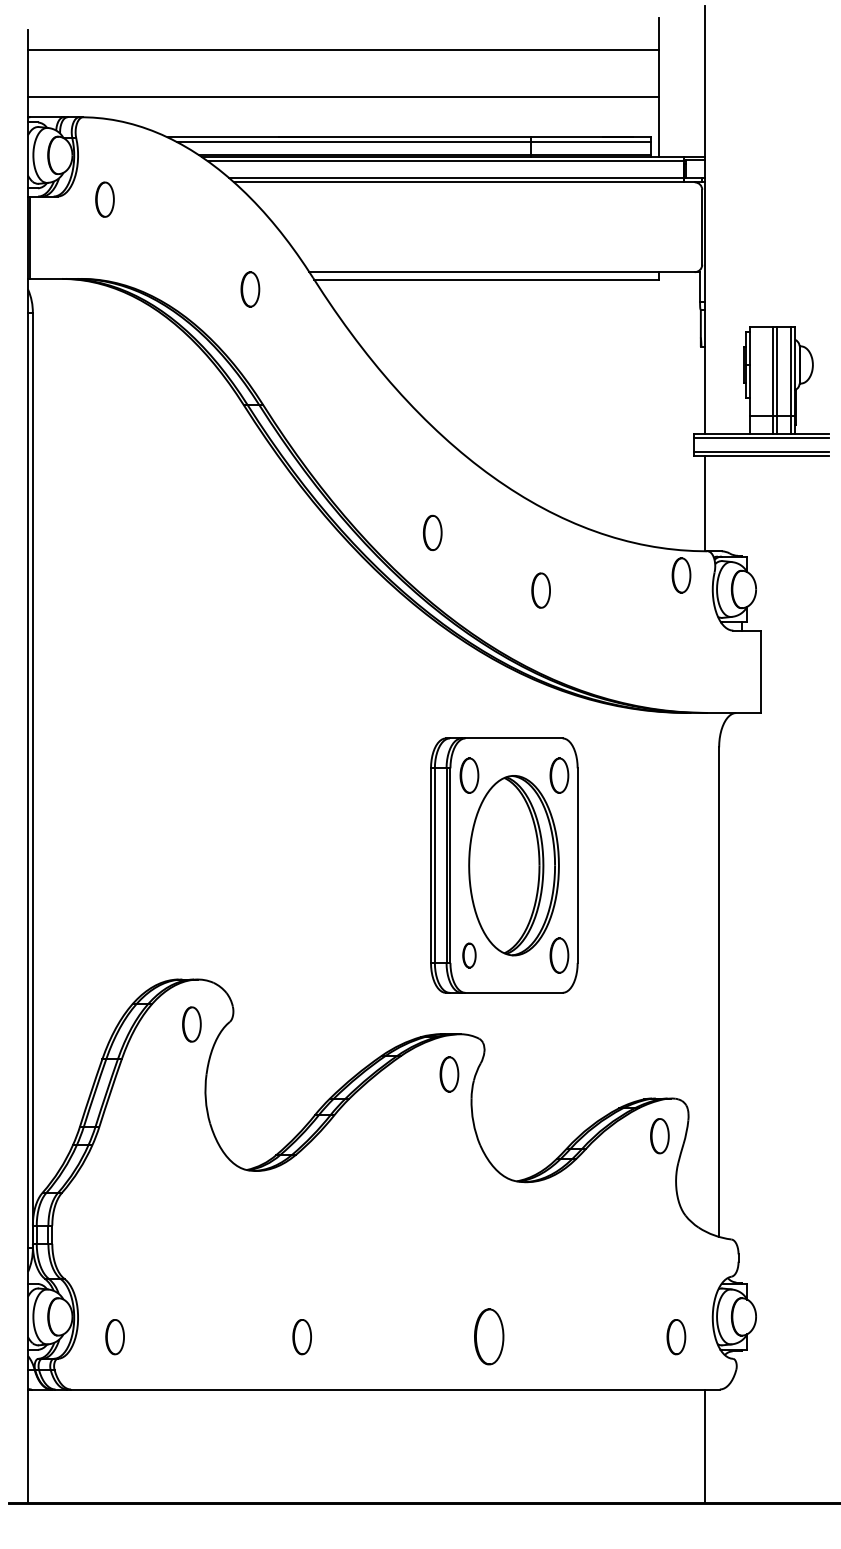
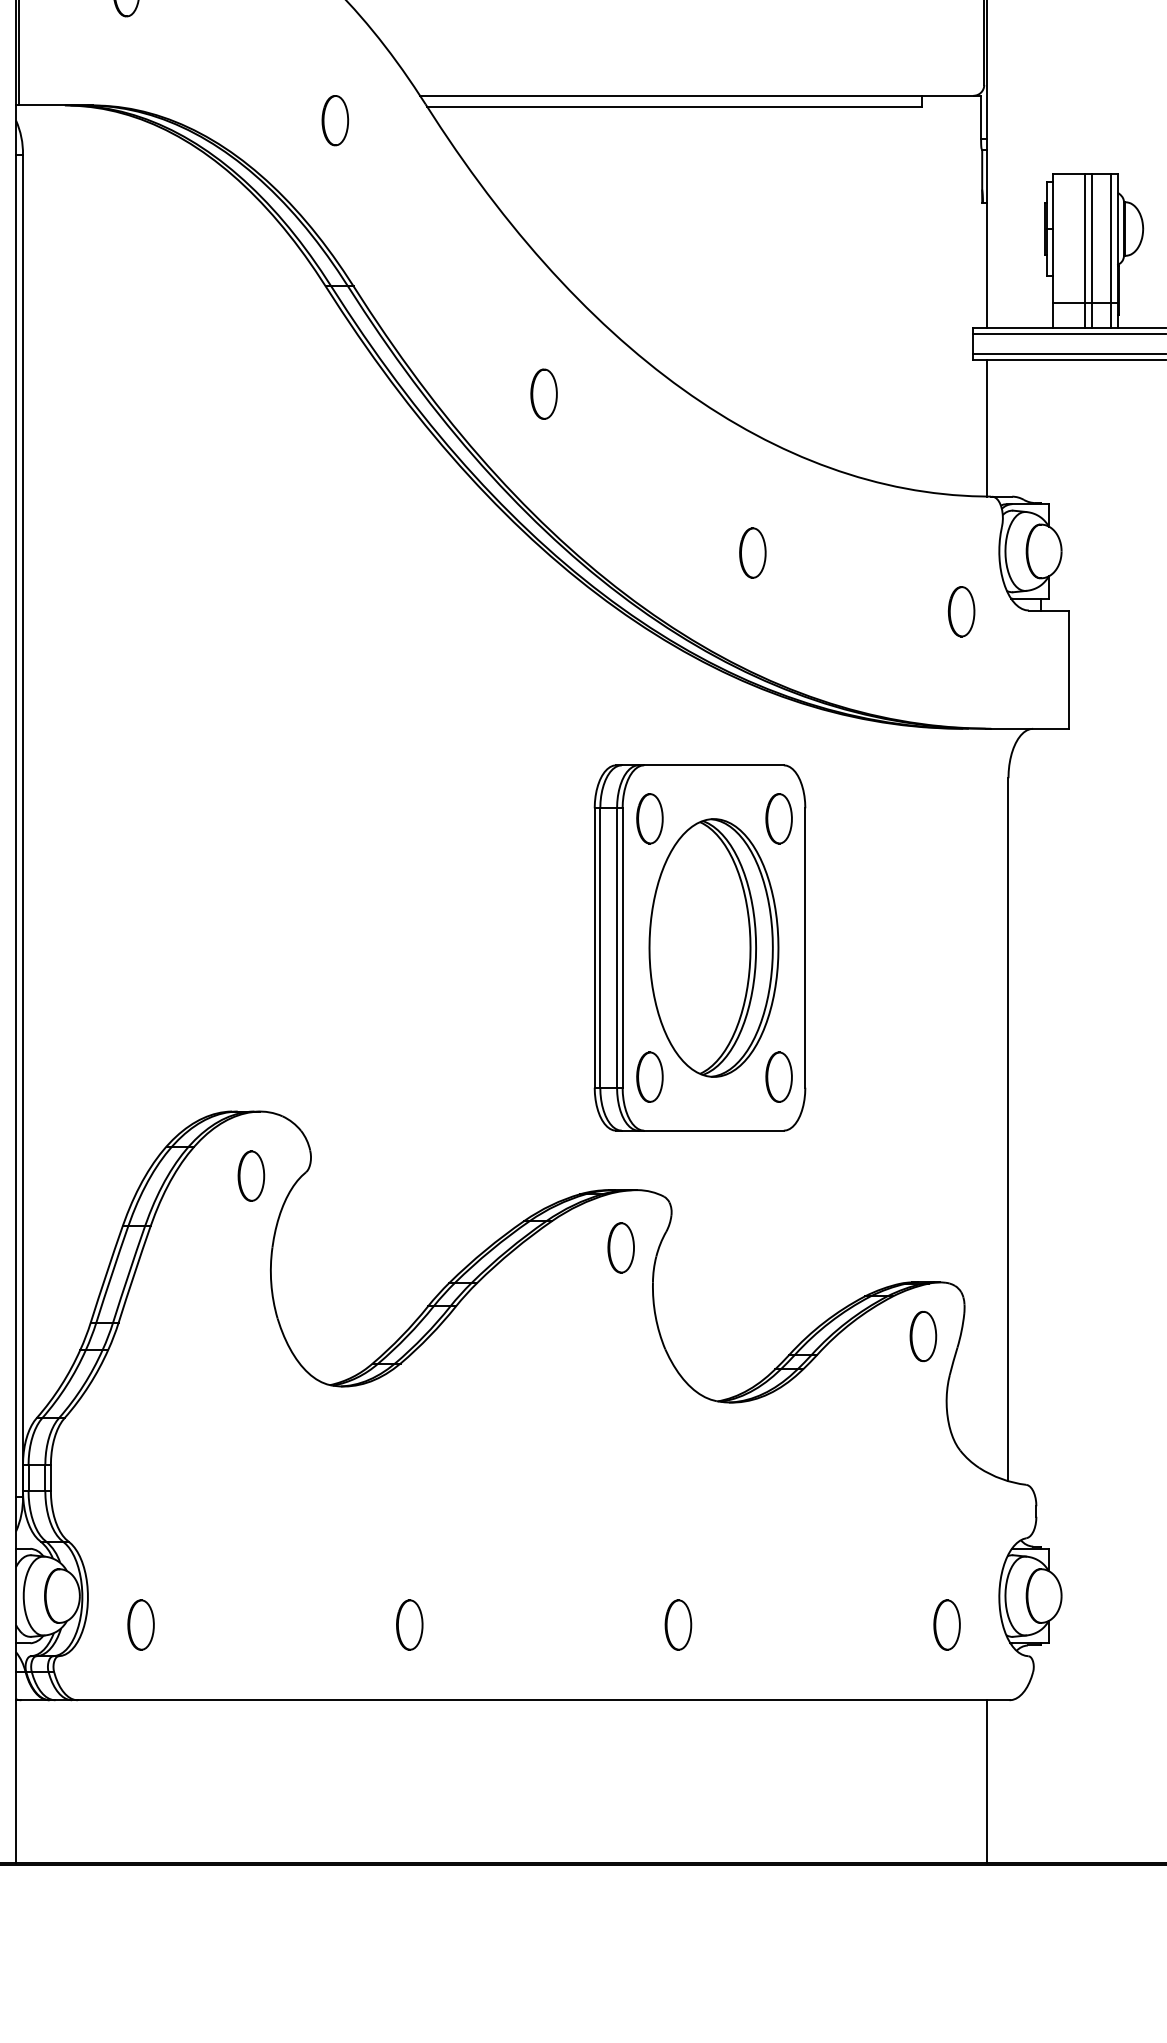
part: (432, 532) -> (543, 393), moved
part: (681, 575) -> (961, 611), moved
part: (469, 955) -> (650, 1077), size x1.43
part: (489, 1337) -> (678, 1625), size x0.62

